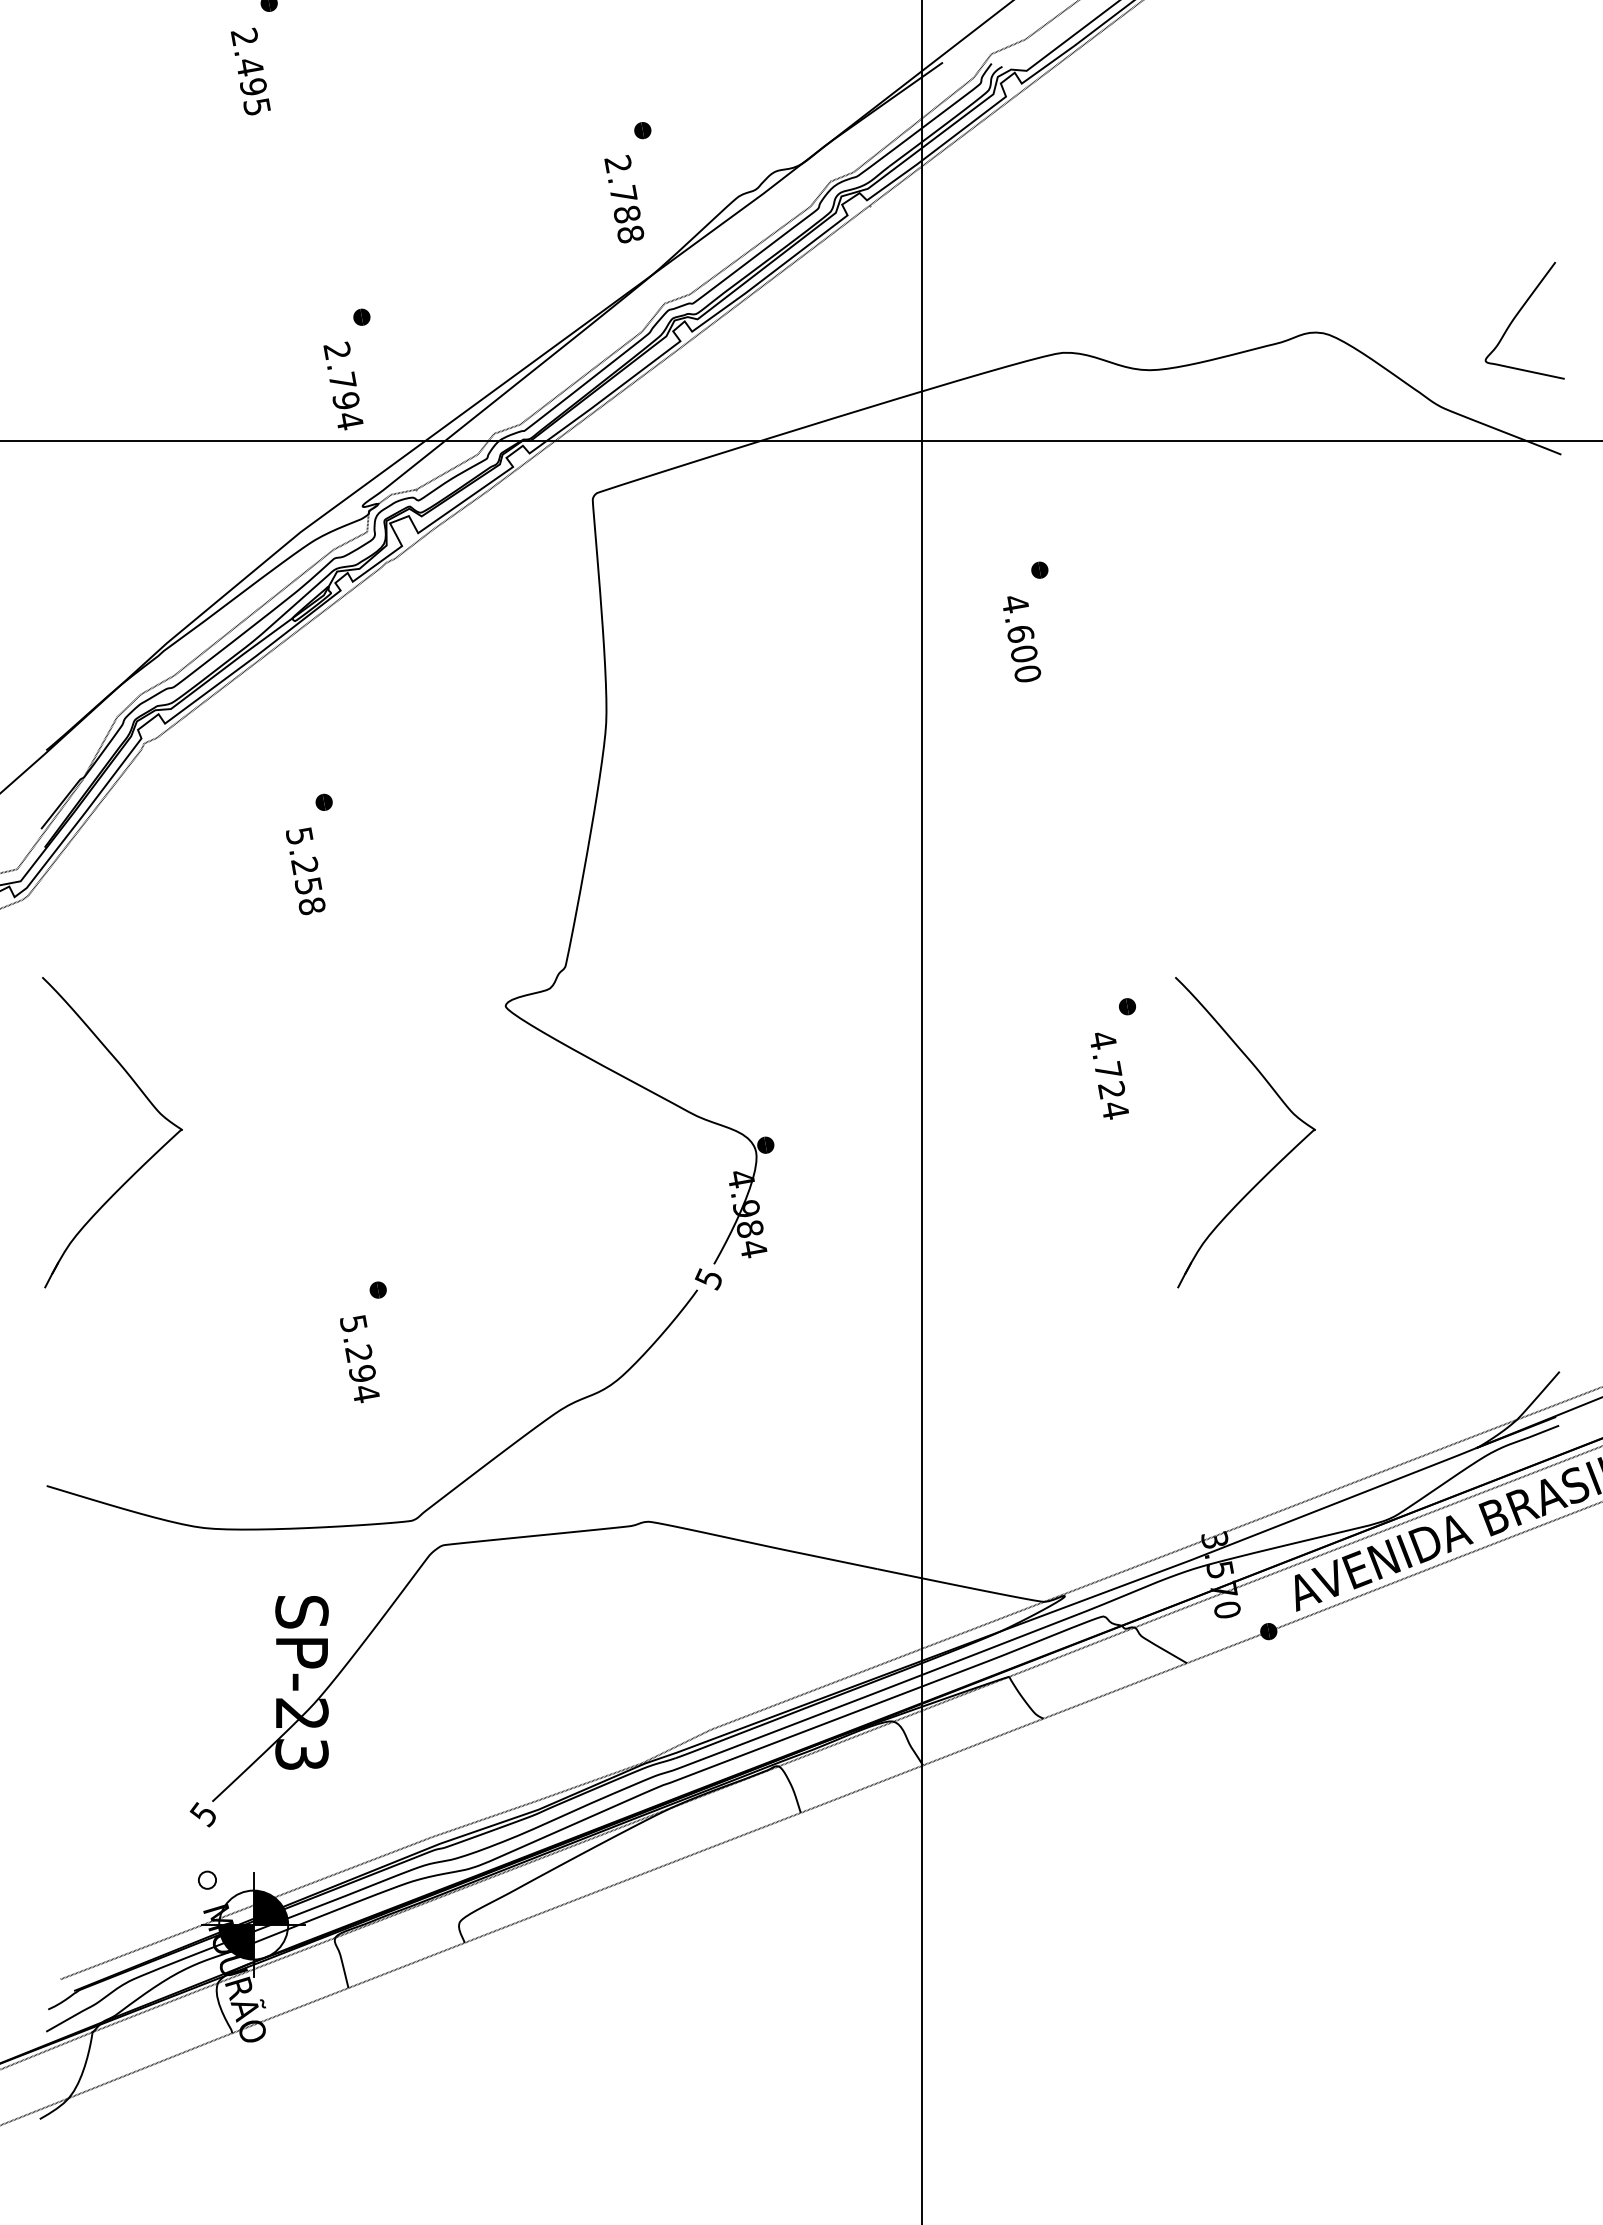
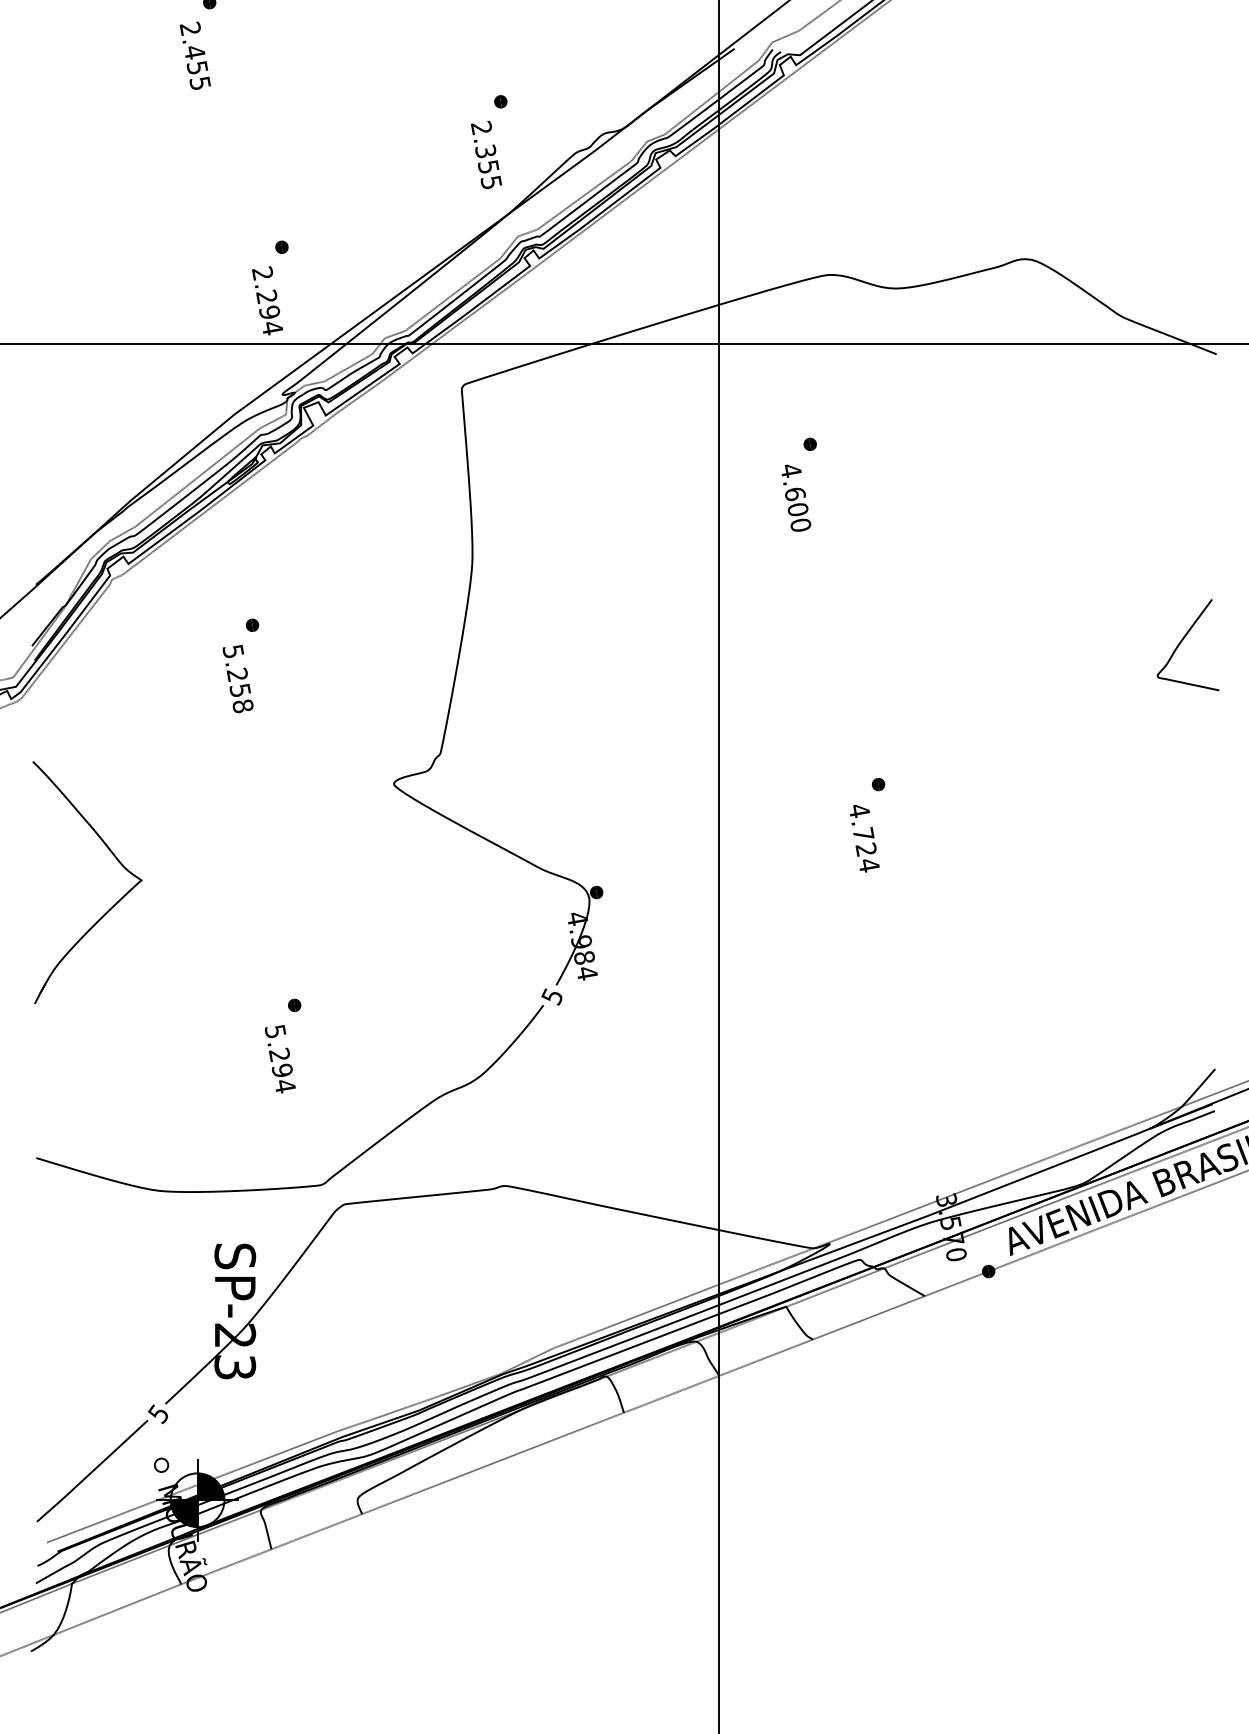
text: (253, 86) -> (197, 67), 2.495 -> 2.455
text: (627, 213) -> (488, 166), 2.788 -> 2.355
curve: (1518, 314) -> (1183, 640), moved
text: (342, 380) -> (266, 296), 2.794 -> 2.294
part: (1276, 1163) -> (994, 906), removed
line: (118, 1887) -> (92, 1470), added

